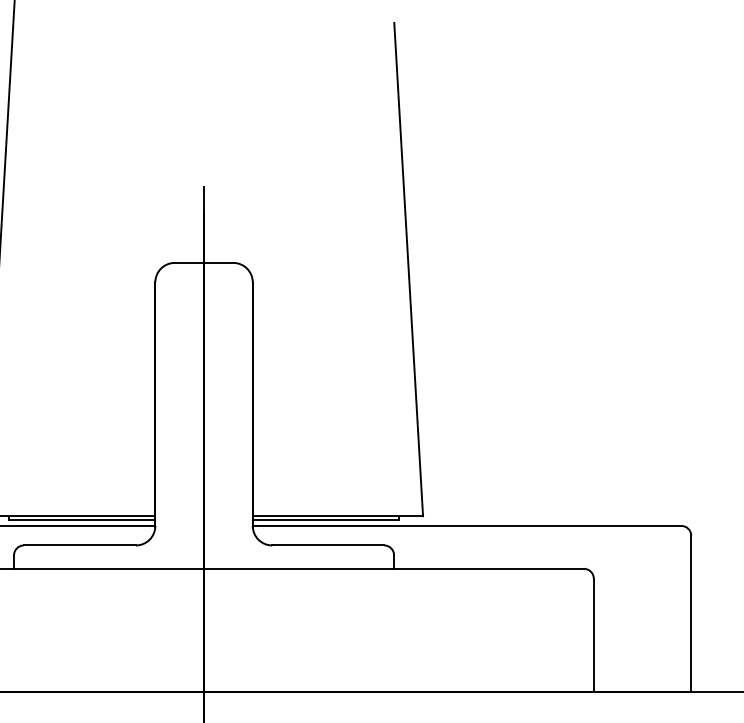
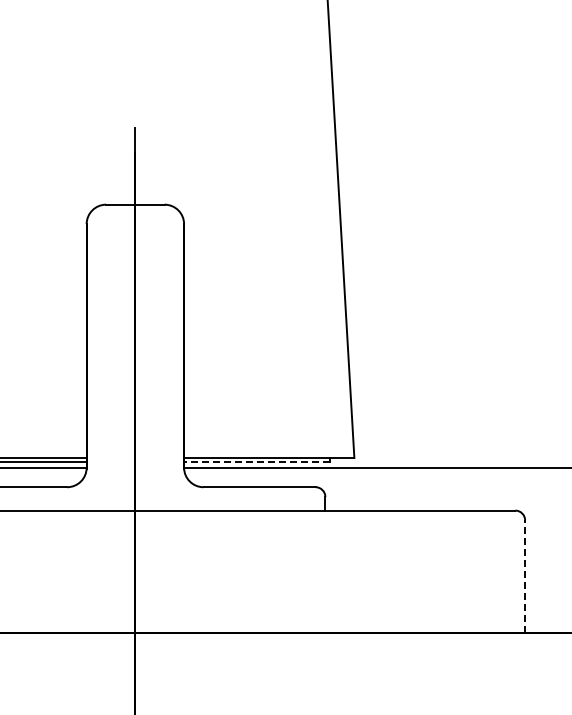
line: (325, 520) -> (256, 462), solid -> dashed
line: (593, 635) -> (524, 577), solid -> dashed

